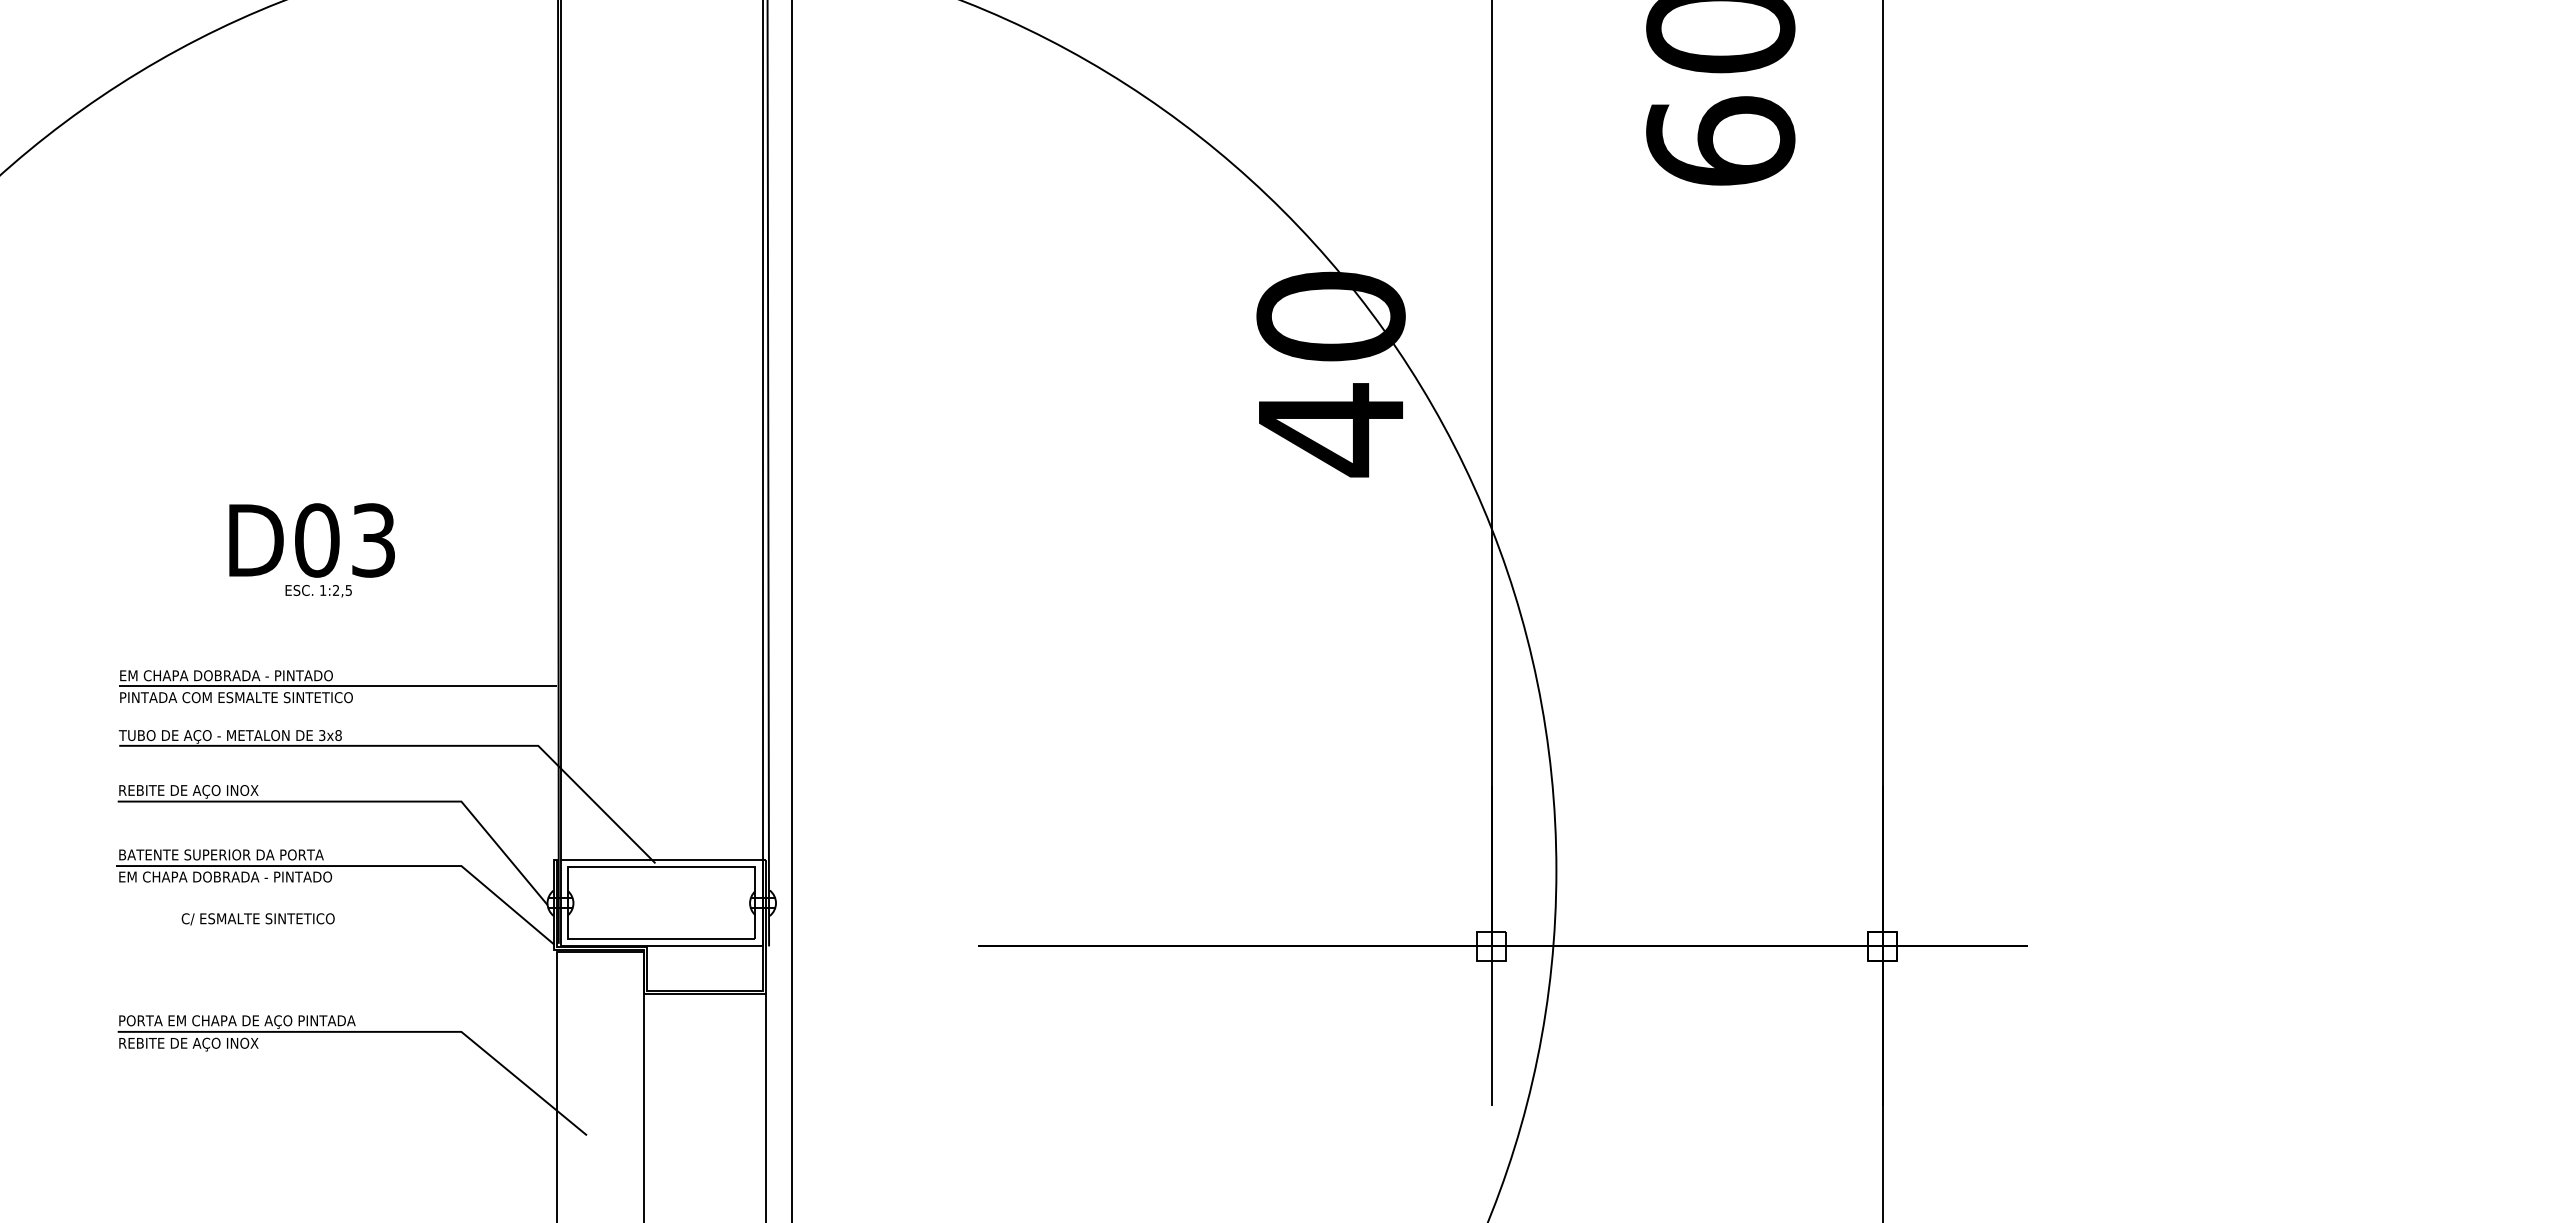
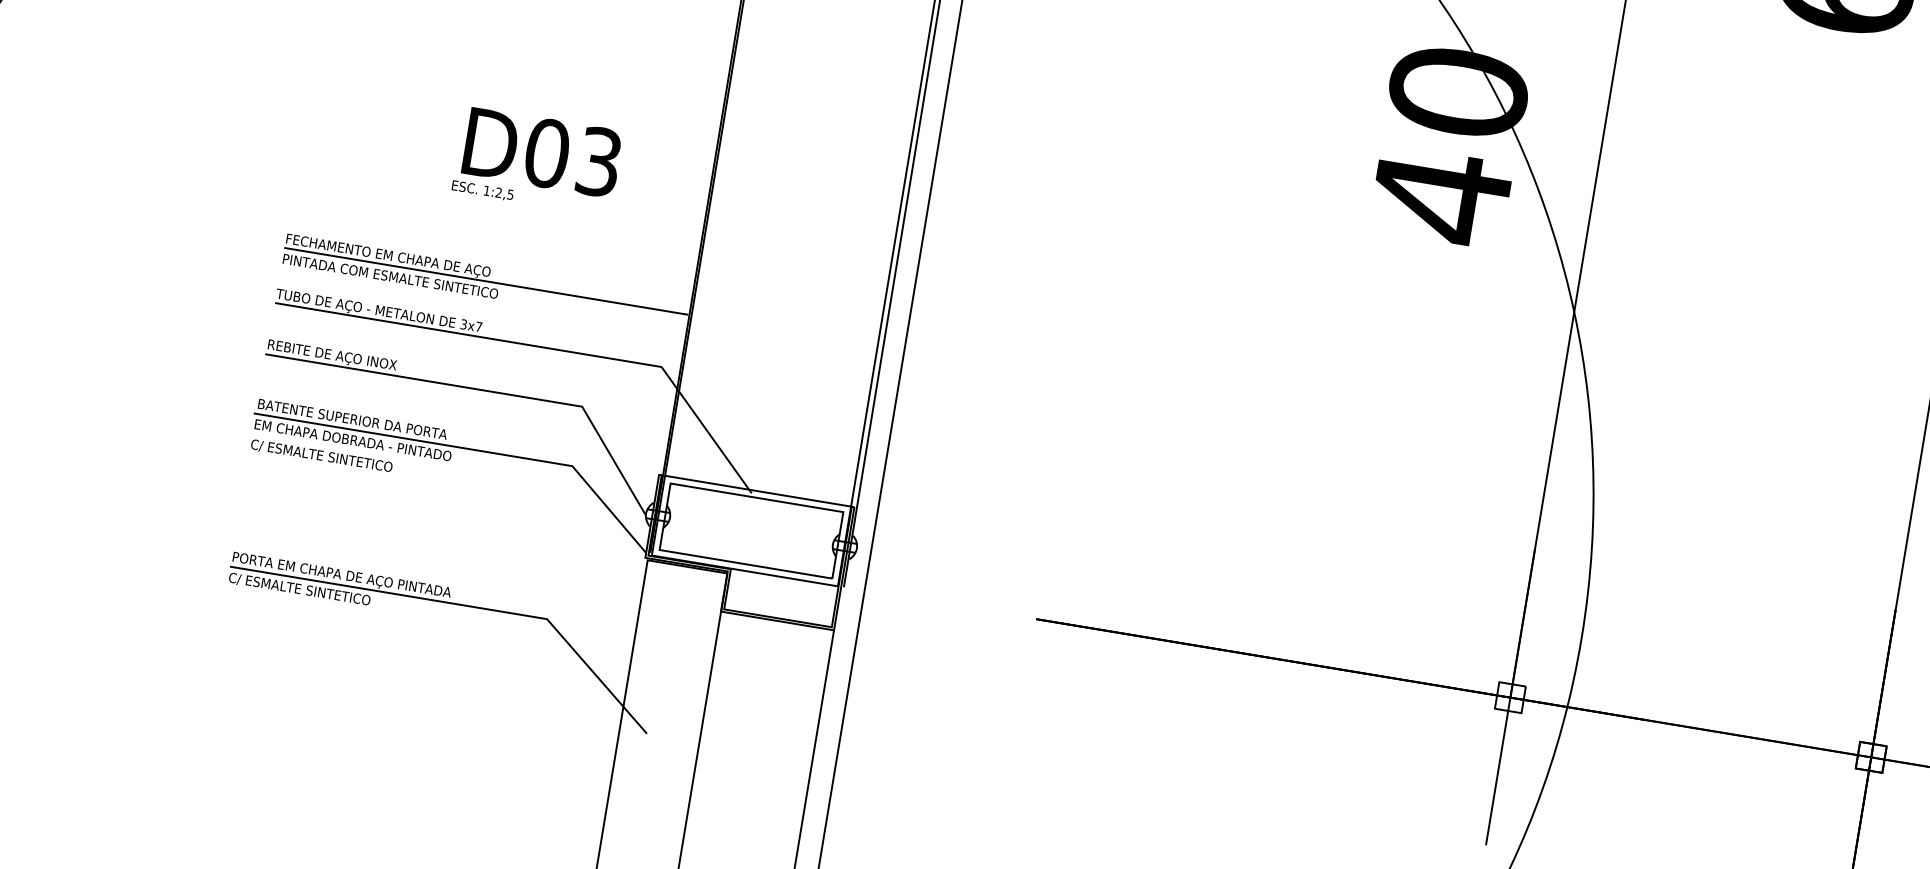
text: (311, 540) -> (541, 152), moved
text: (231, 676) -> (389, 256), EM CHAPA DOBRADA - PINTADO -> FECHAMENTO EM CHAPA DE AÇO
text: (338, 735) -> (478, 326), 3x8 -> 3x7
text: (257, 919) -> (321, 456), moved
text: (194, 1044) -> (298, 590), REBITE DE AÇO INOX -> C/ ESMALTE SINTETICO

